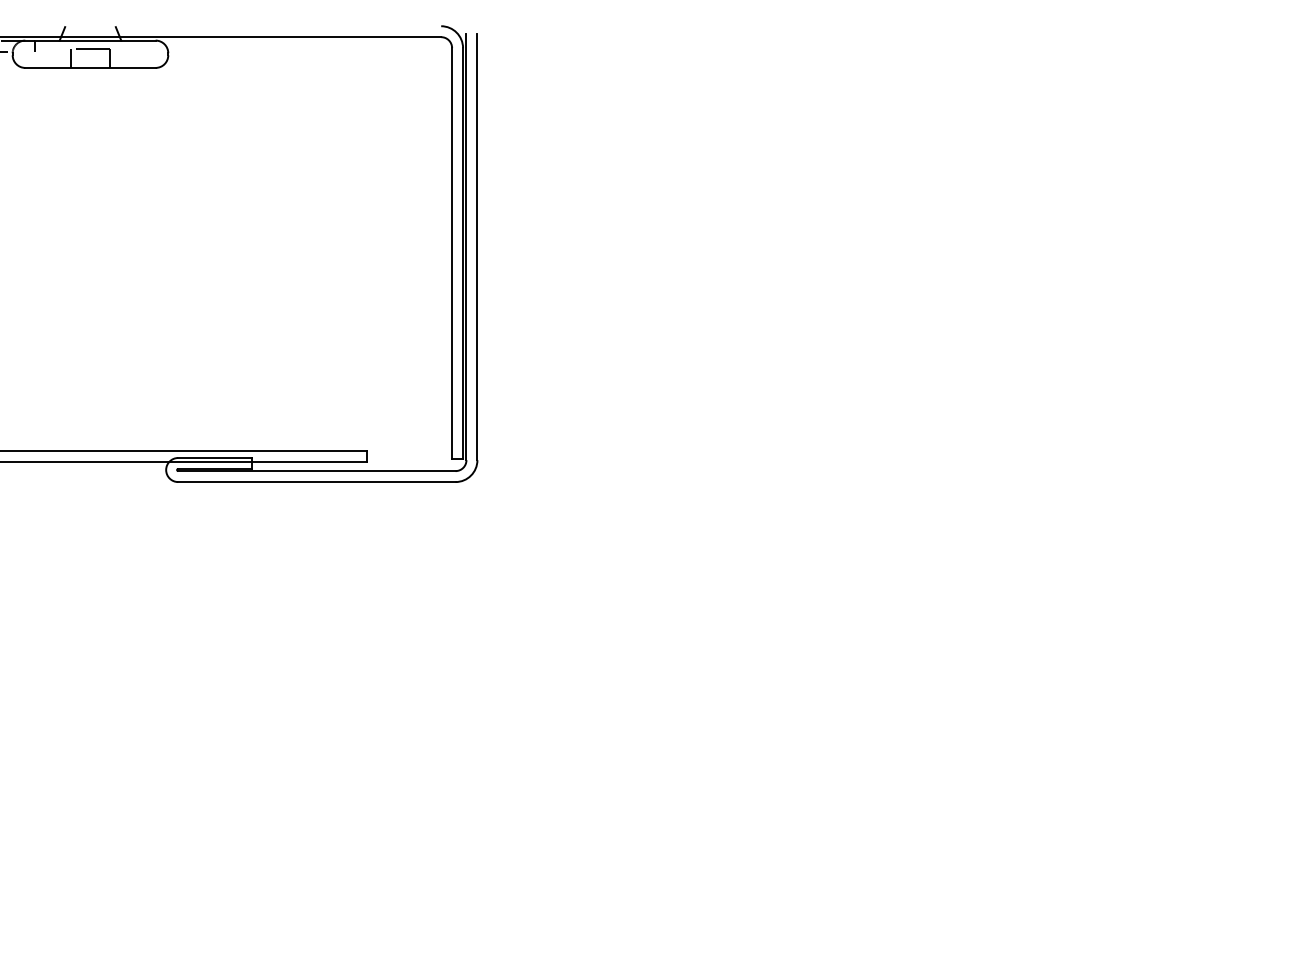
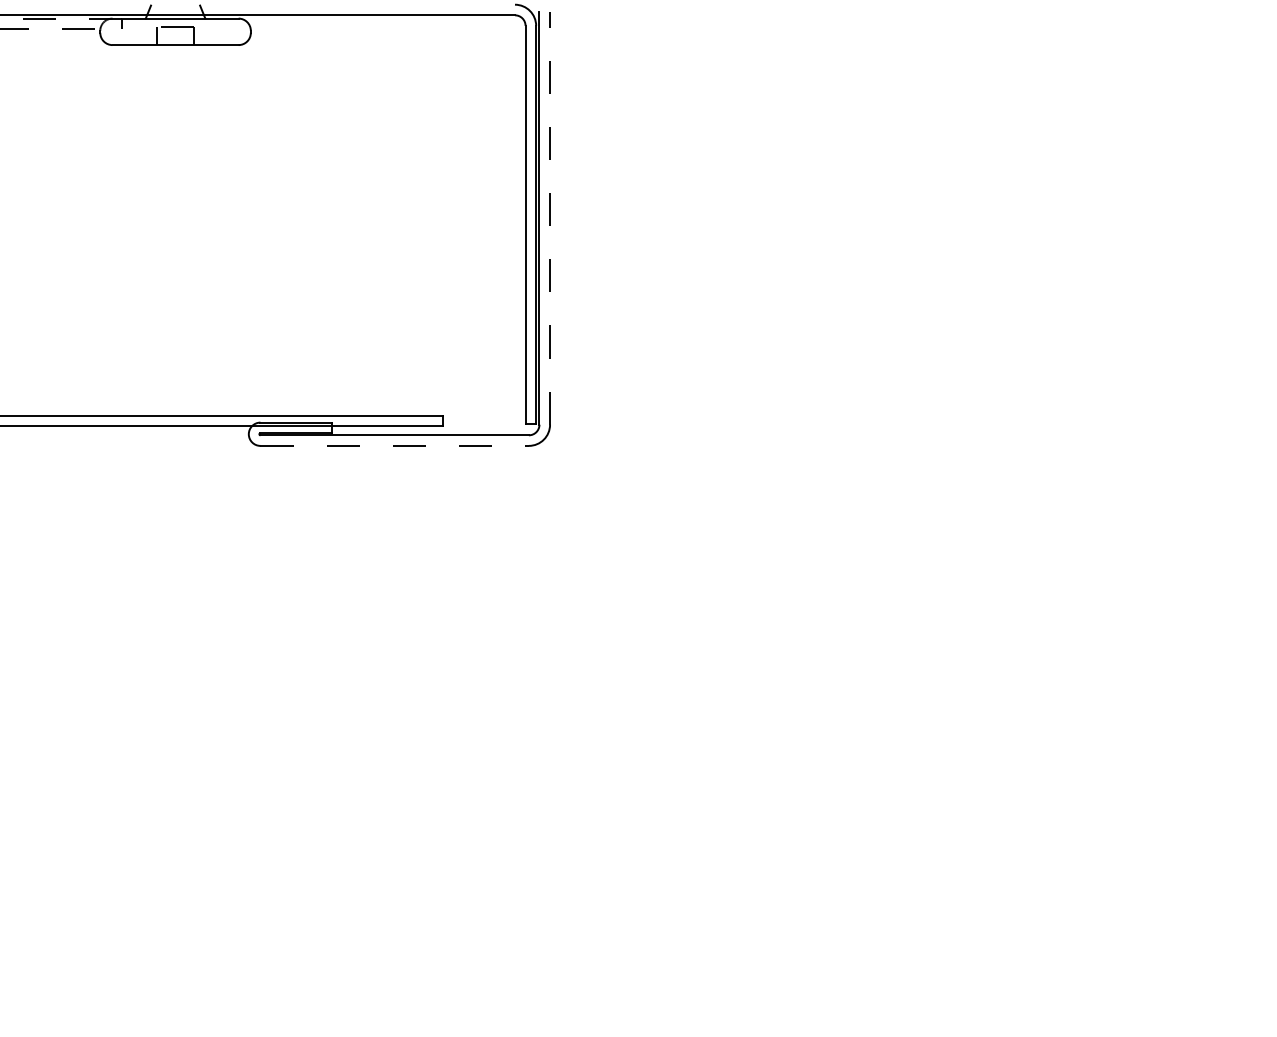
line: (477, 246) -> (550, 217), solid -> dashed
line: (317, 481) -> (395, 445), solid -> dashed

